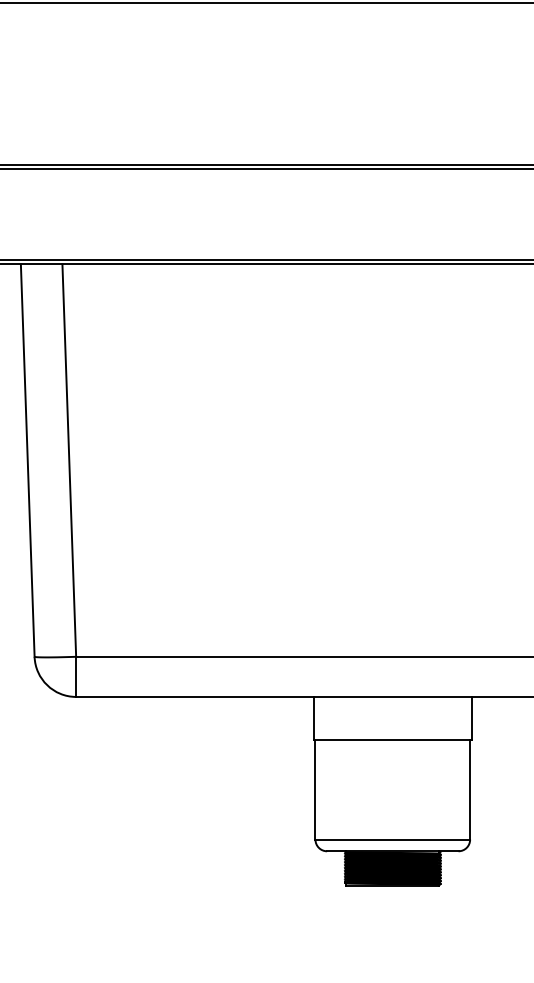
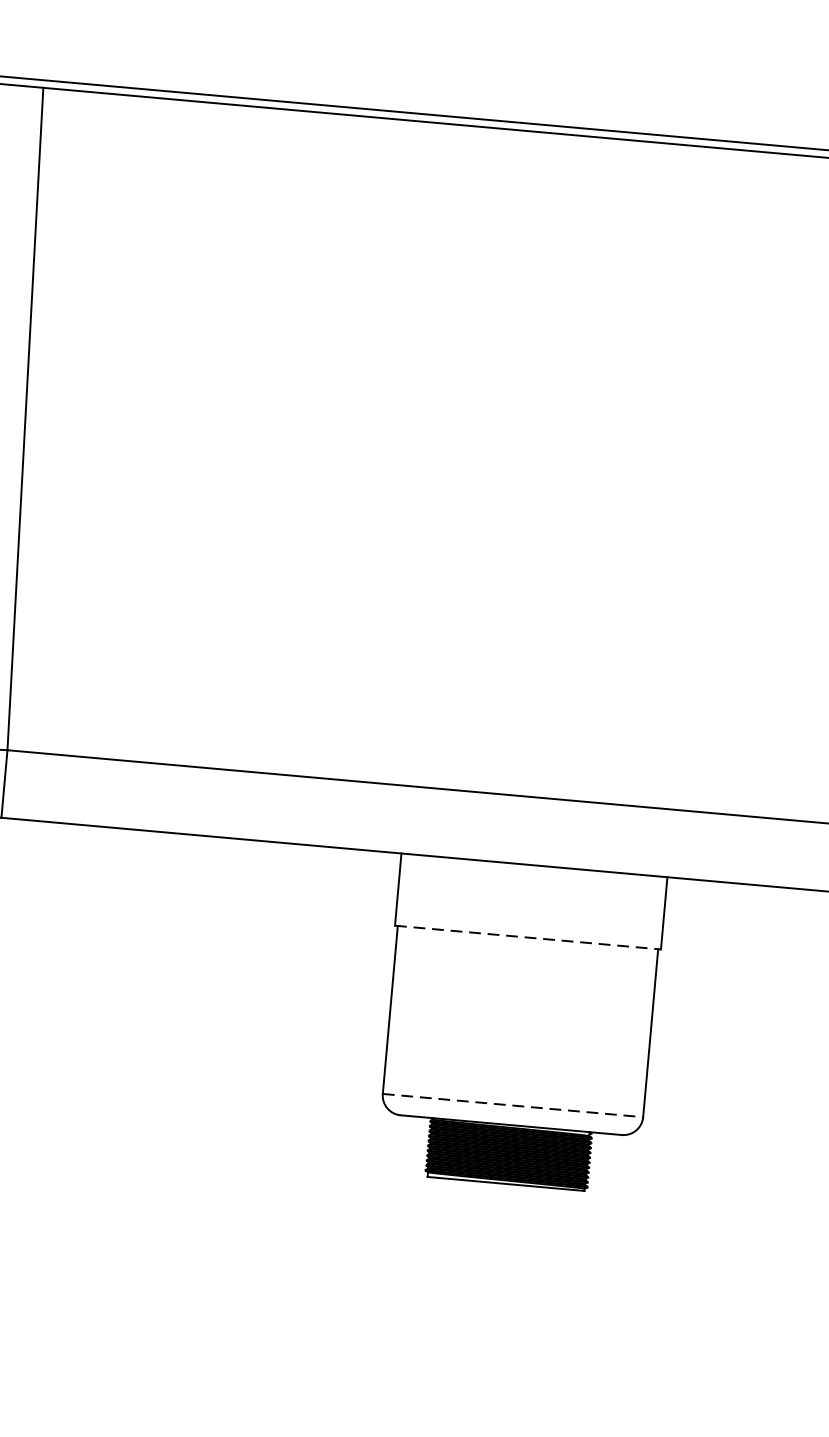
line: (393, 739) -> (529, 937), solid -> dashed
line: (393, 839) -> (514, 1105), solid -> dashed

